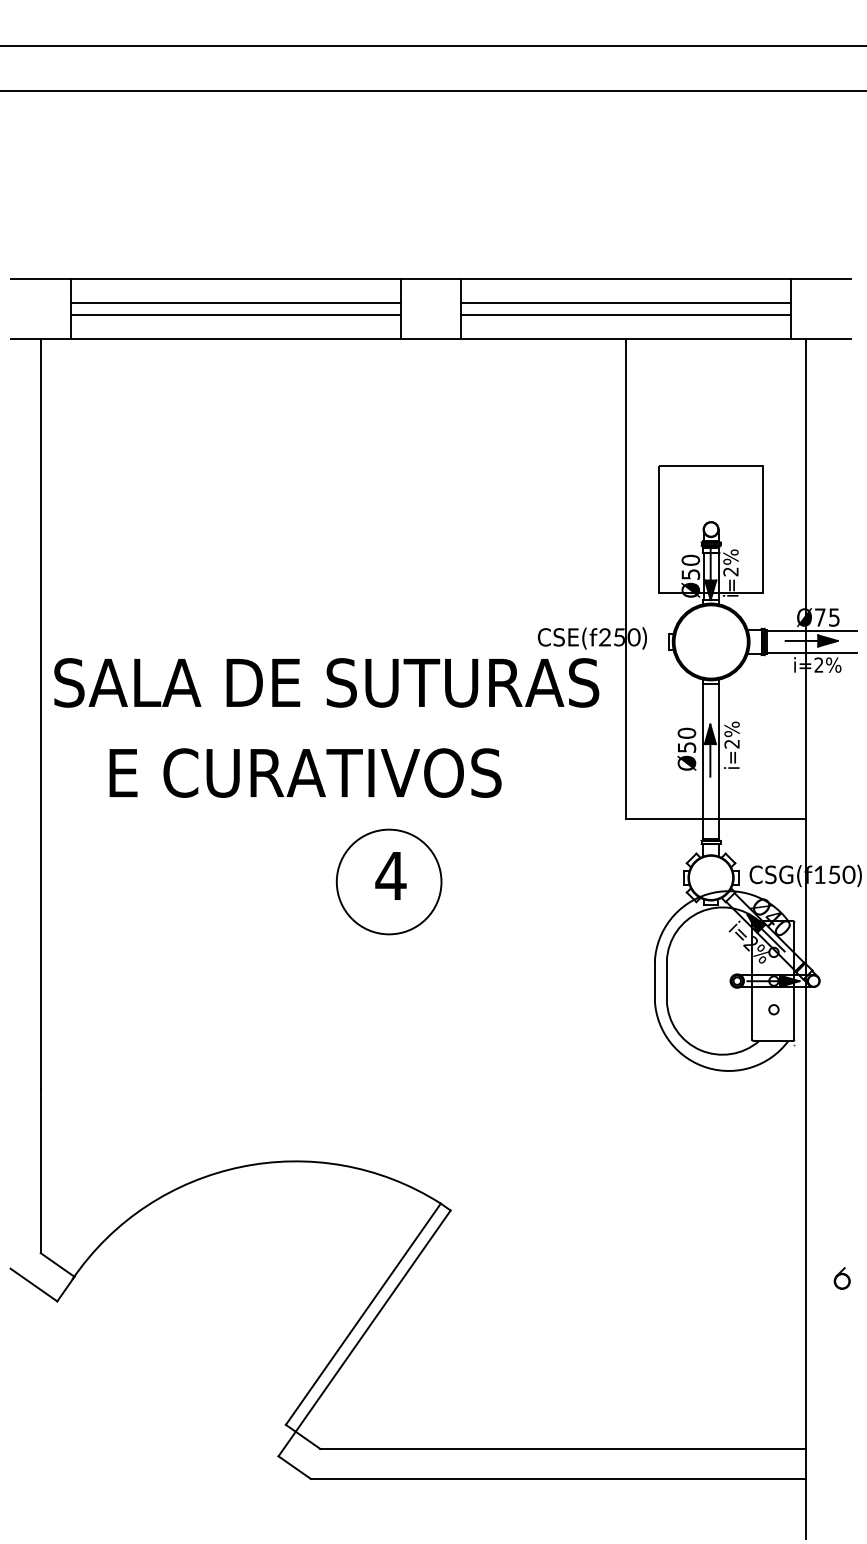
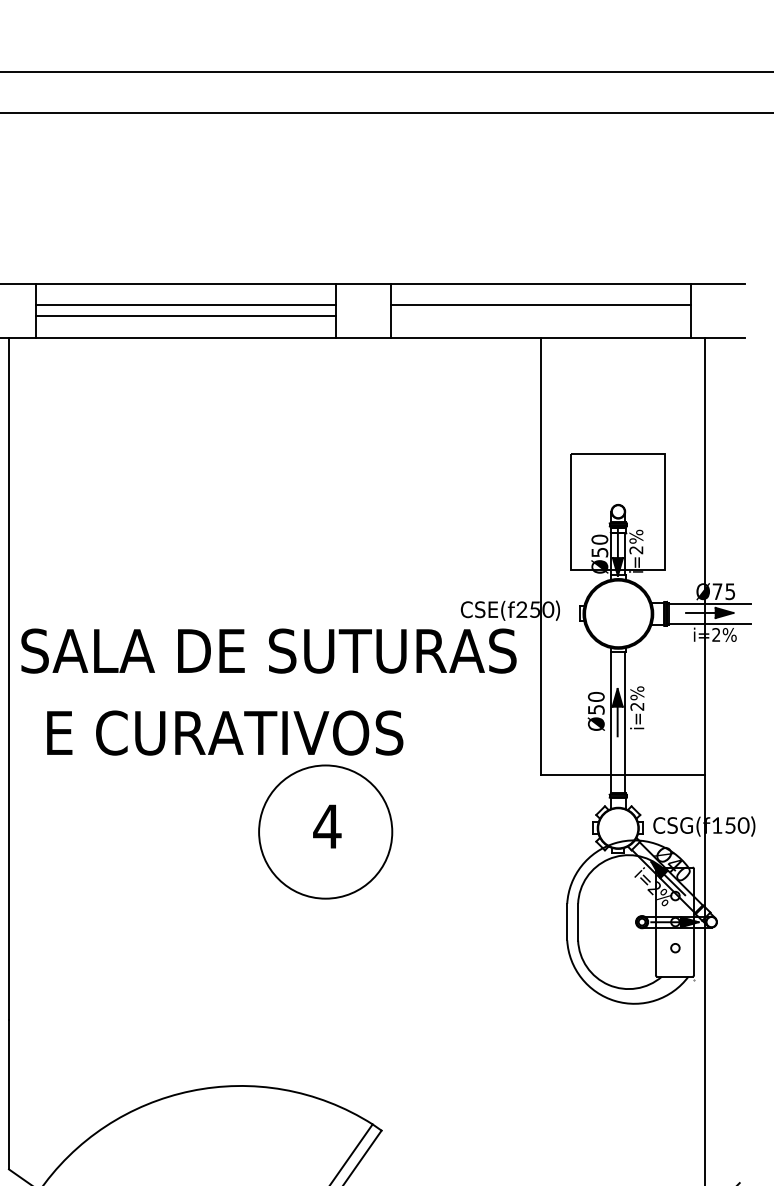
line: (625, 314) -> (540, 316), removed
text: (305, 772) -> (225, 732), moved
circle: (388, 881) -> (325, 831), size x1.4

